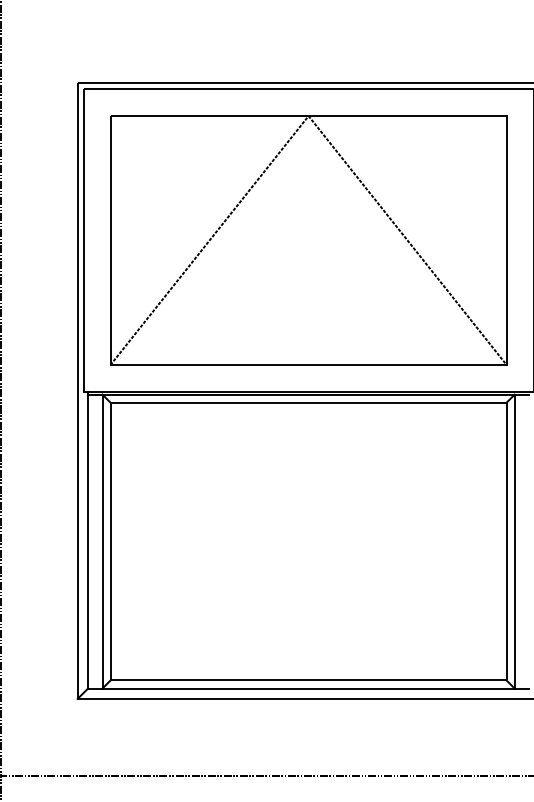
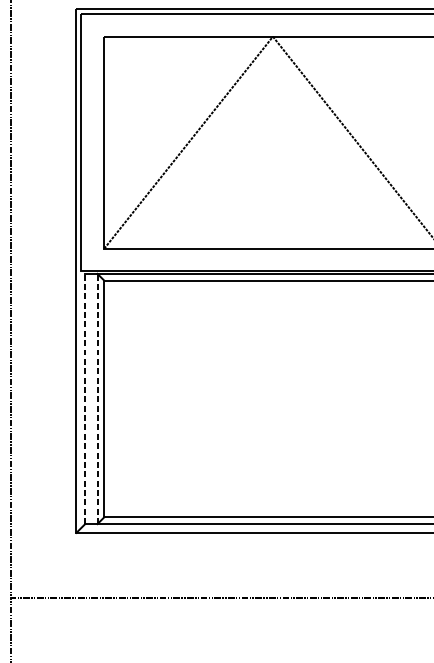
line: (88, 539) -> (85, 397), solid -> dashed
line: (102, 541) -> (97, 398), solid -> dashed

